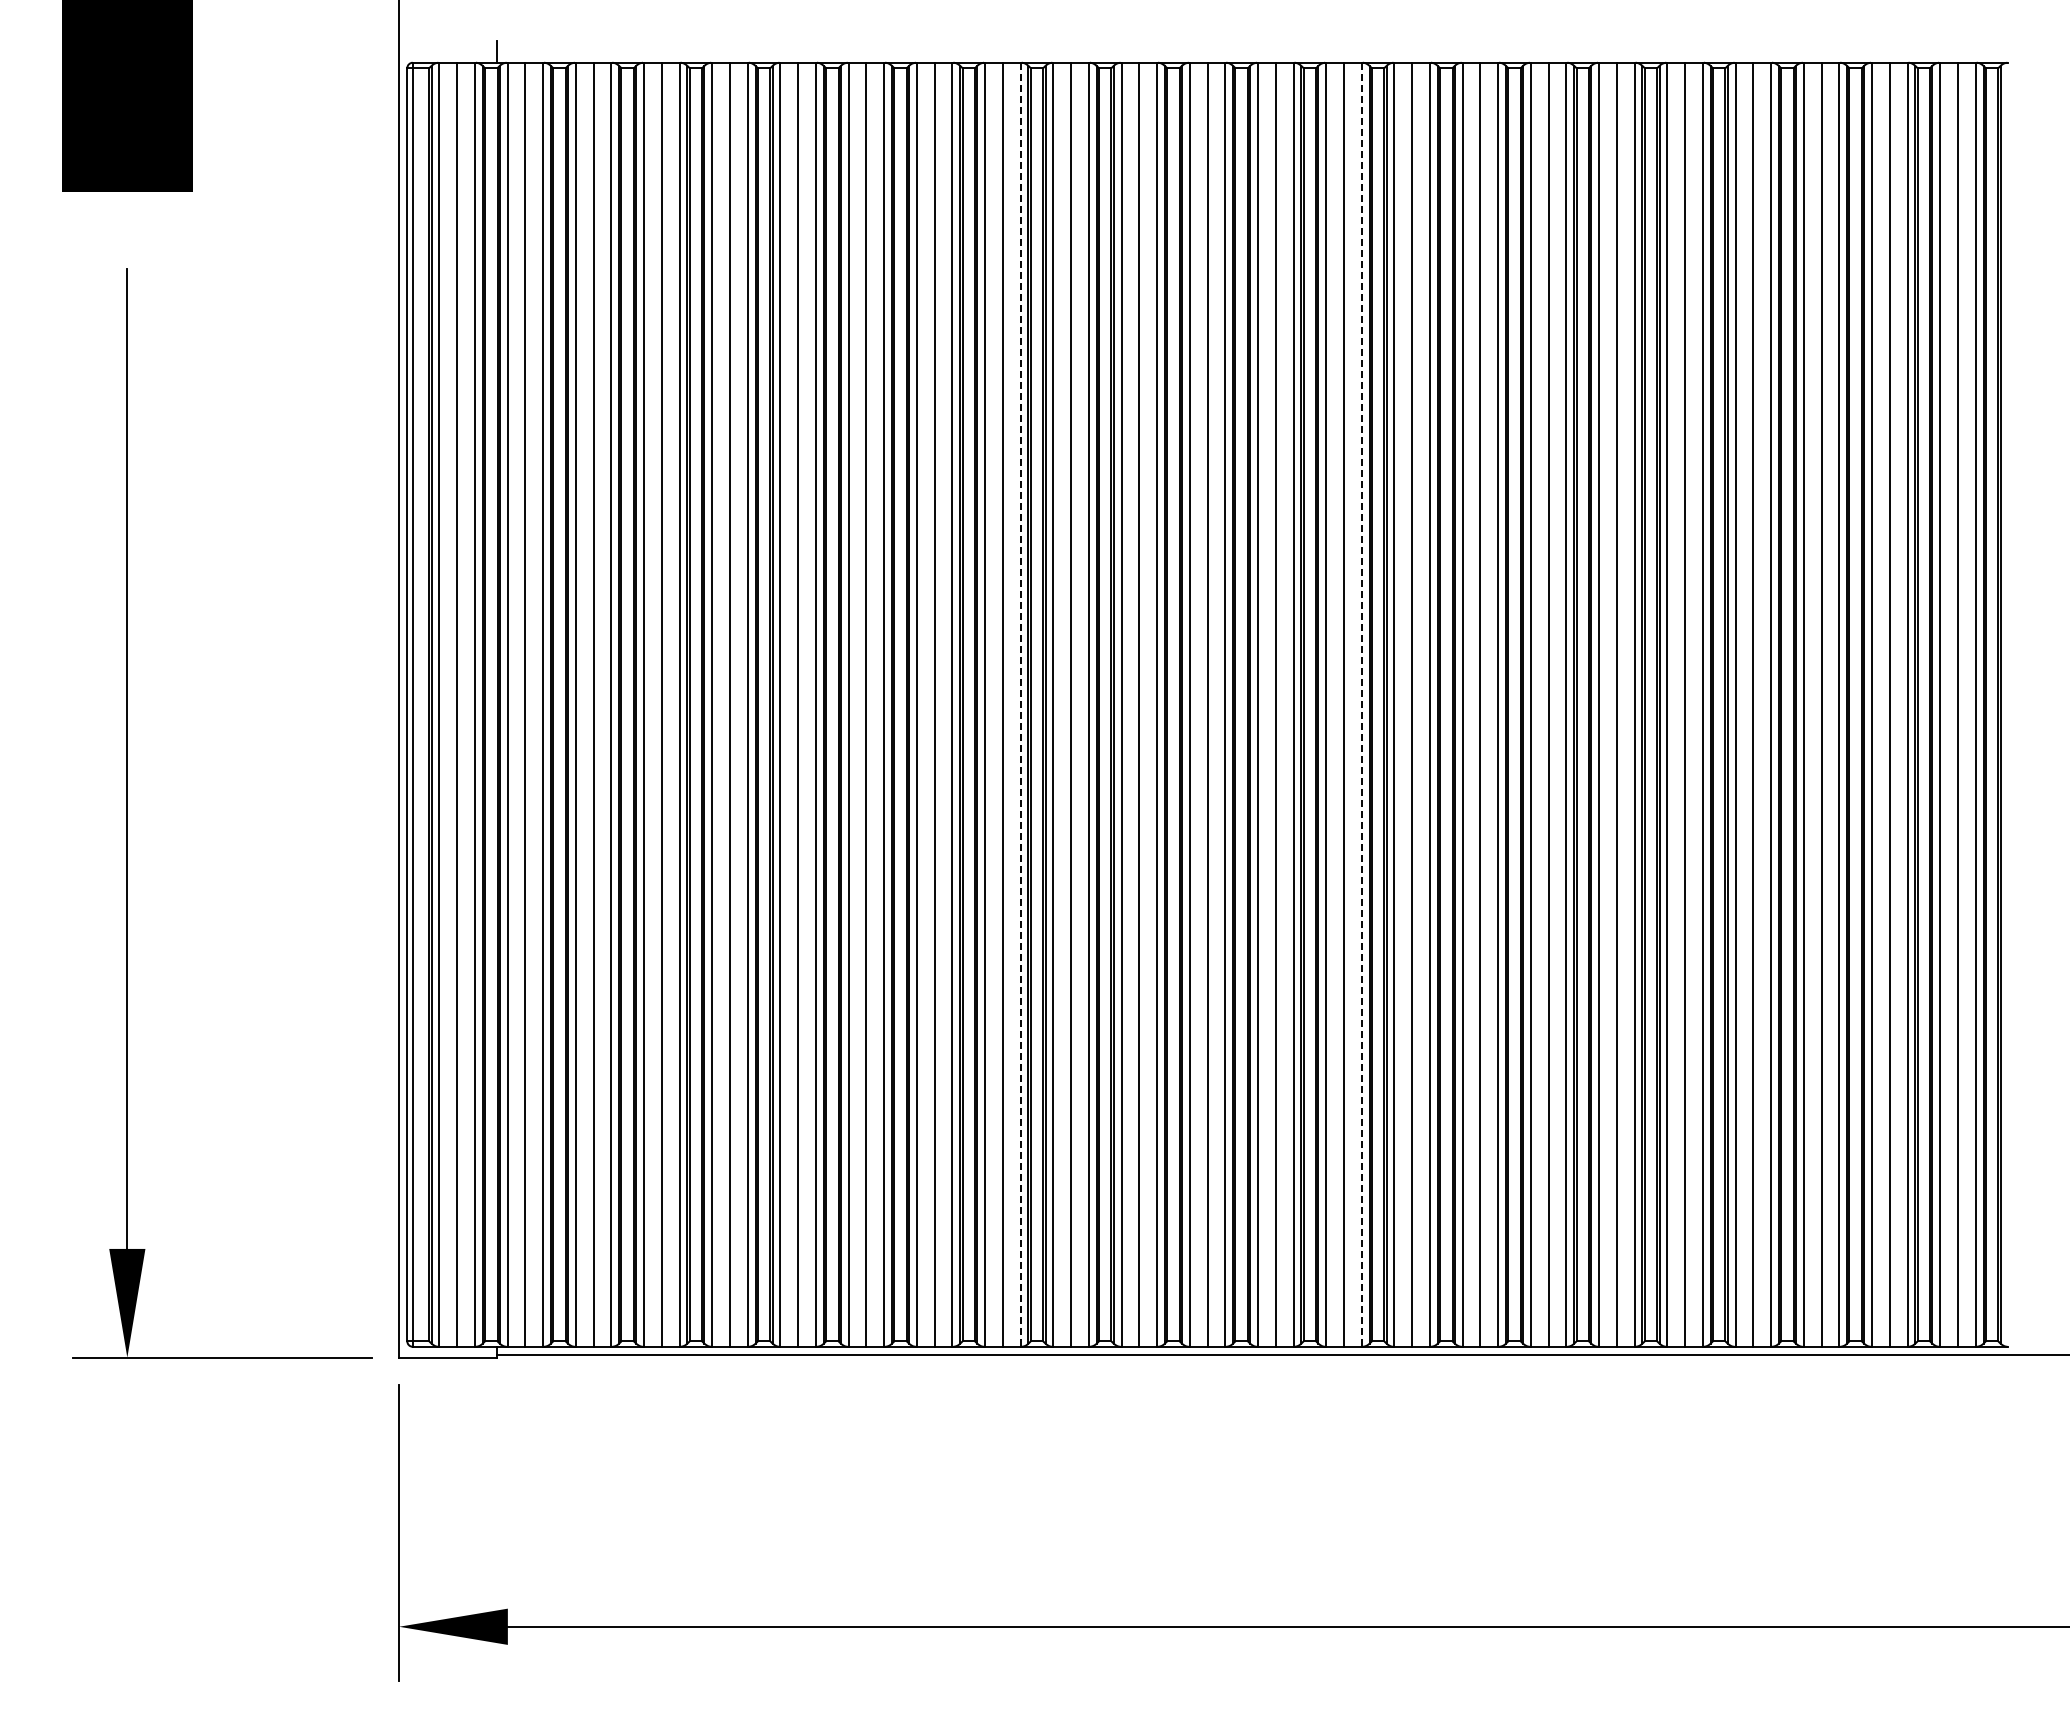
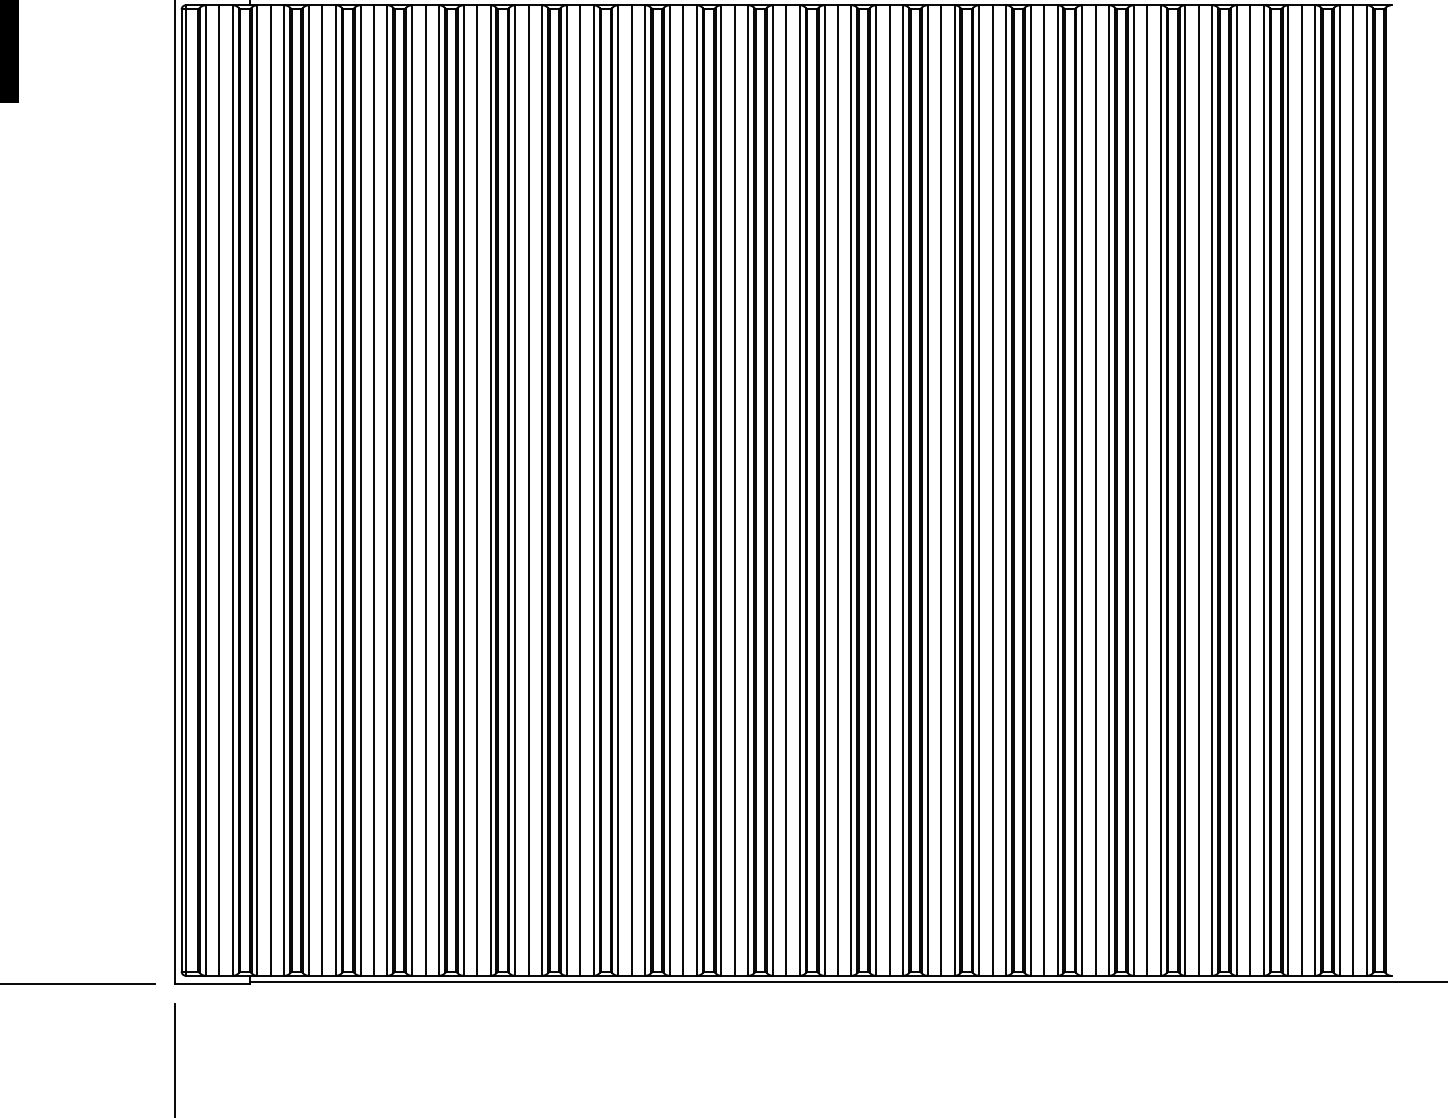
line: (1020, 705) -> (645, 491), dashed -> solid
line: (1361, 705) -> (902, 491), dashed -> solid

